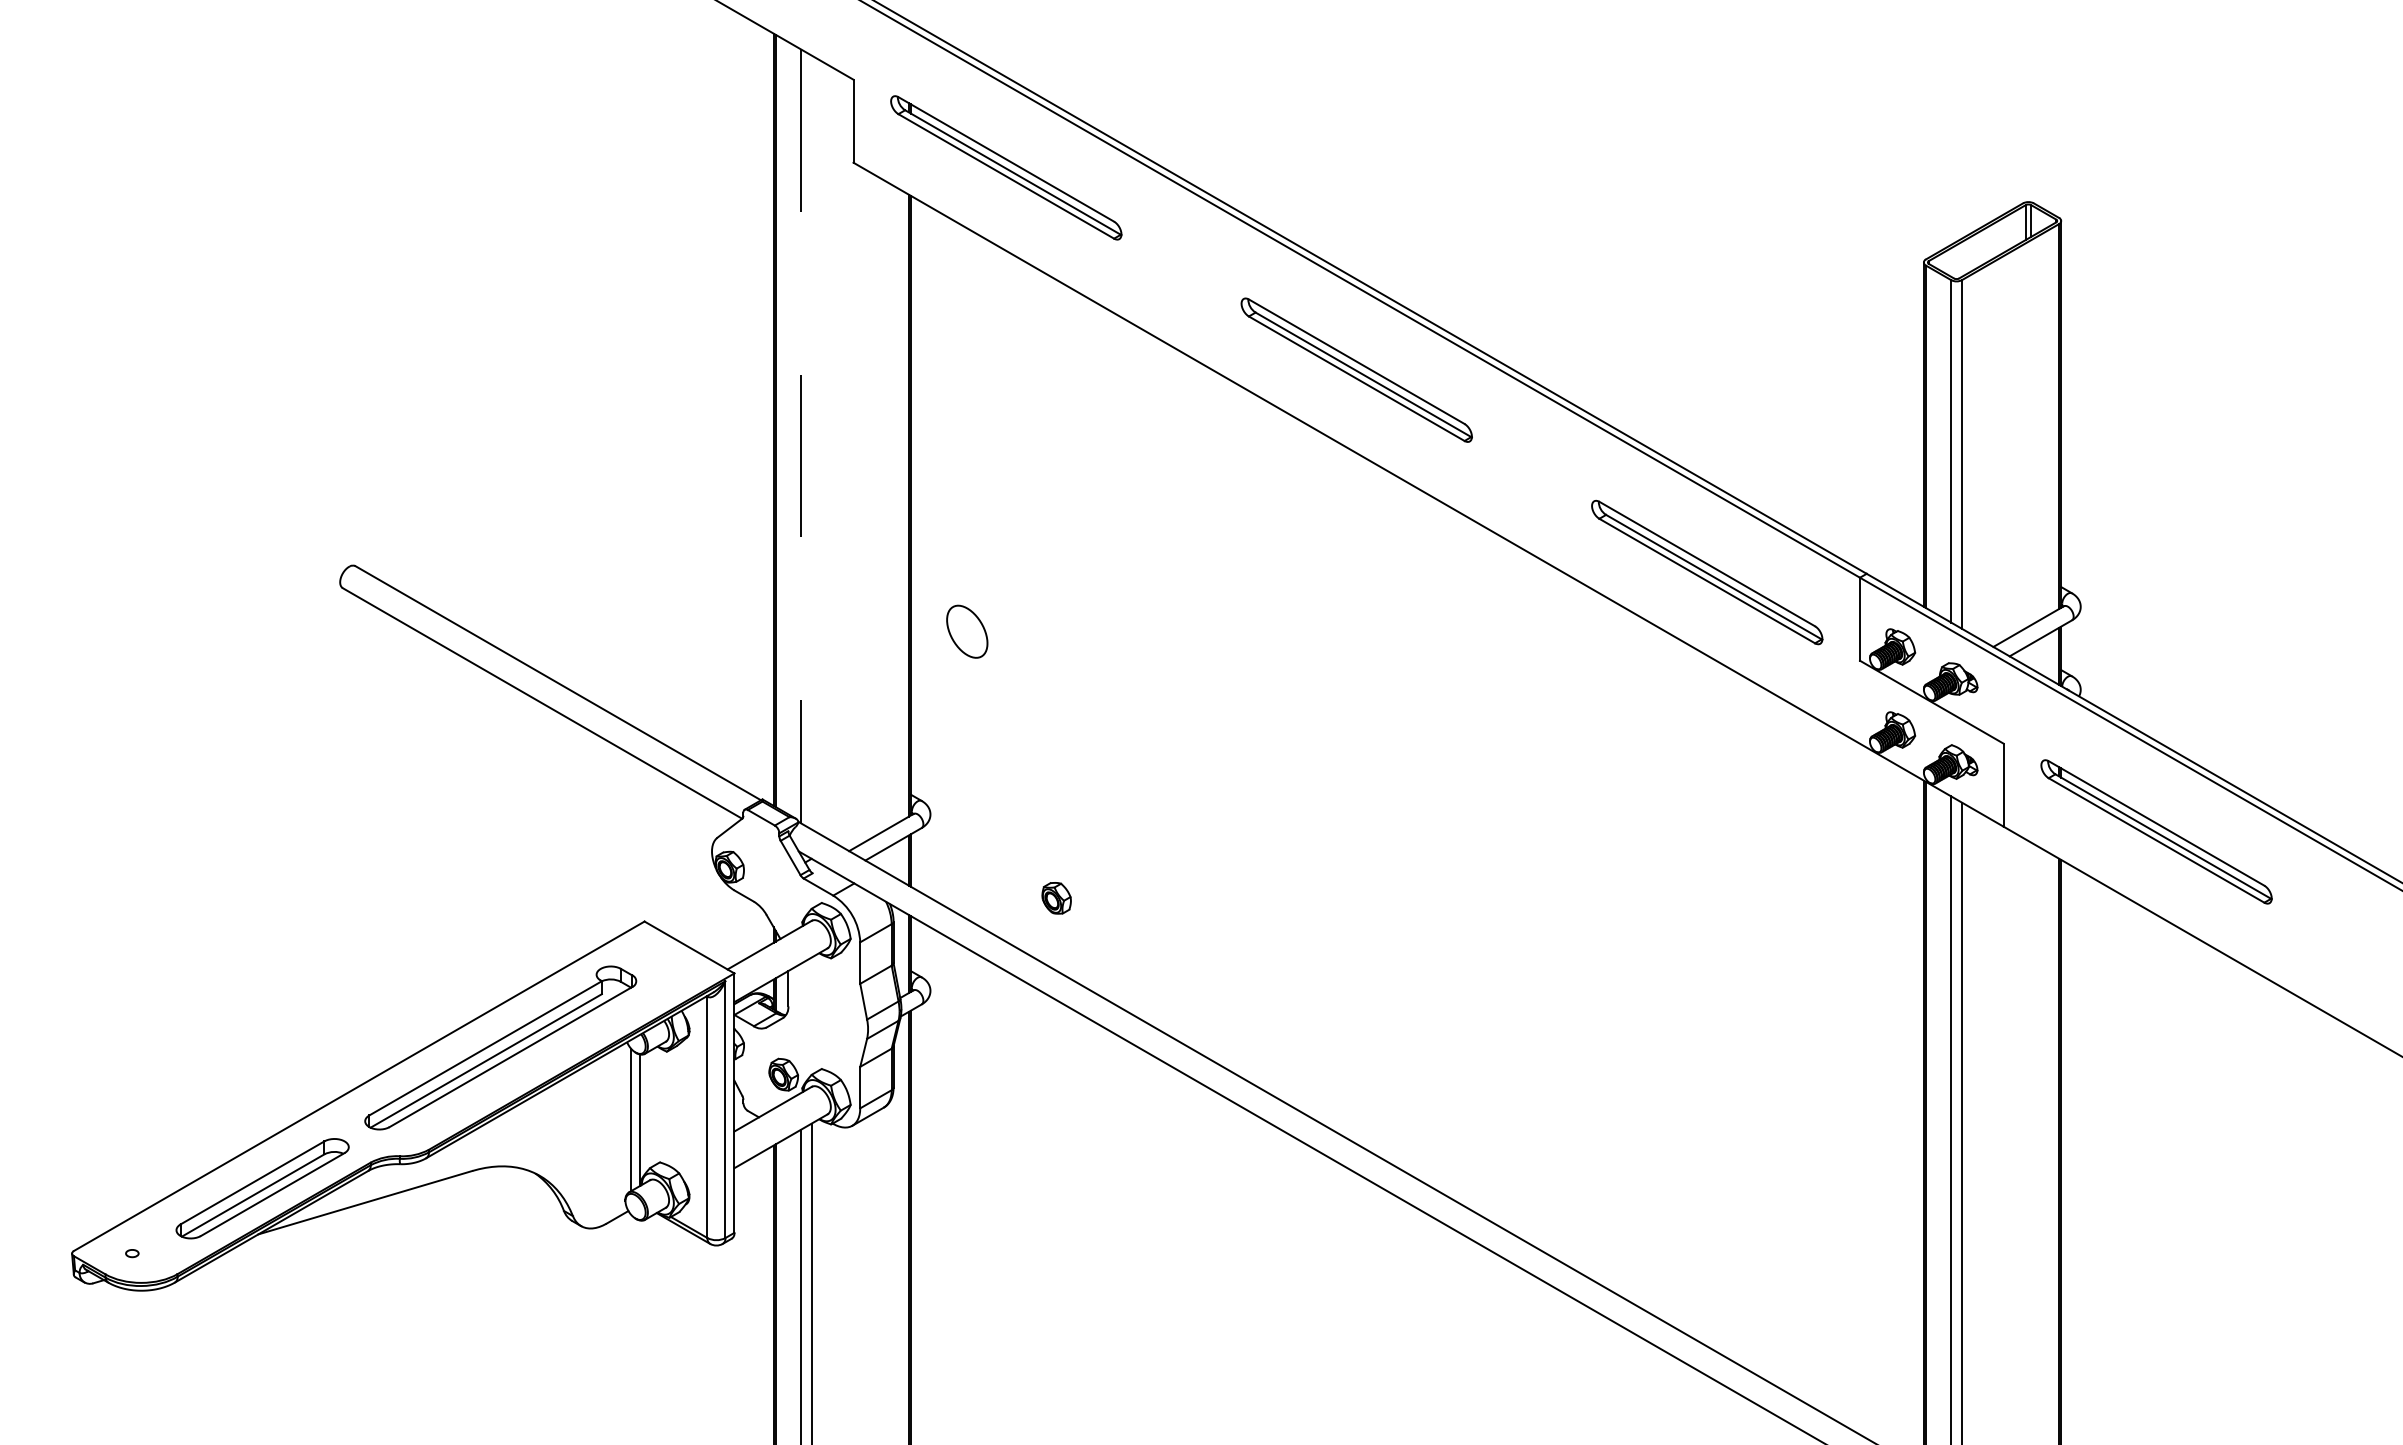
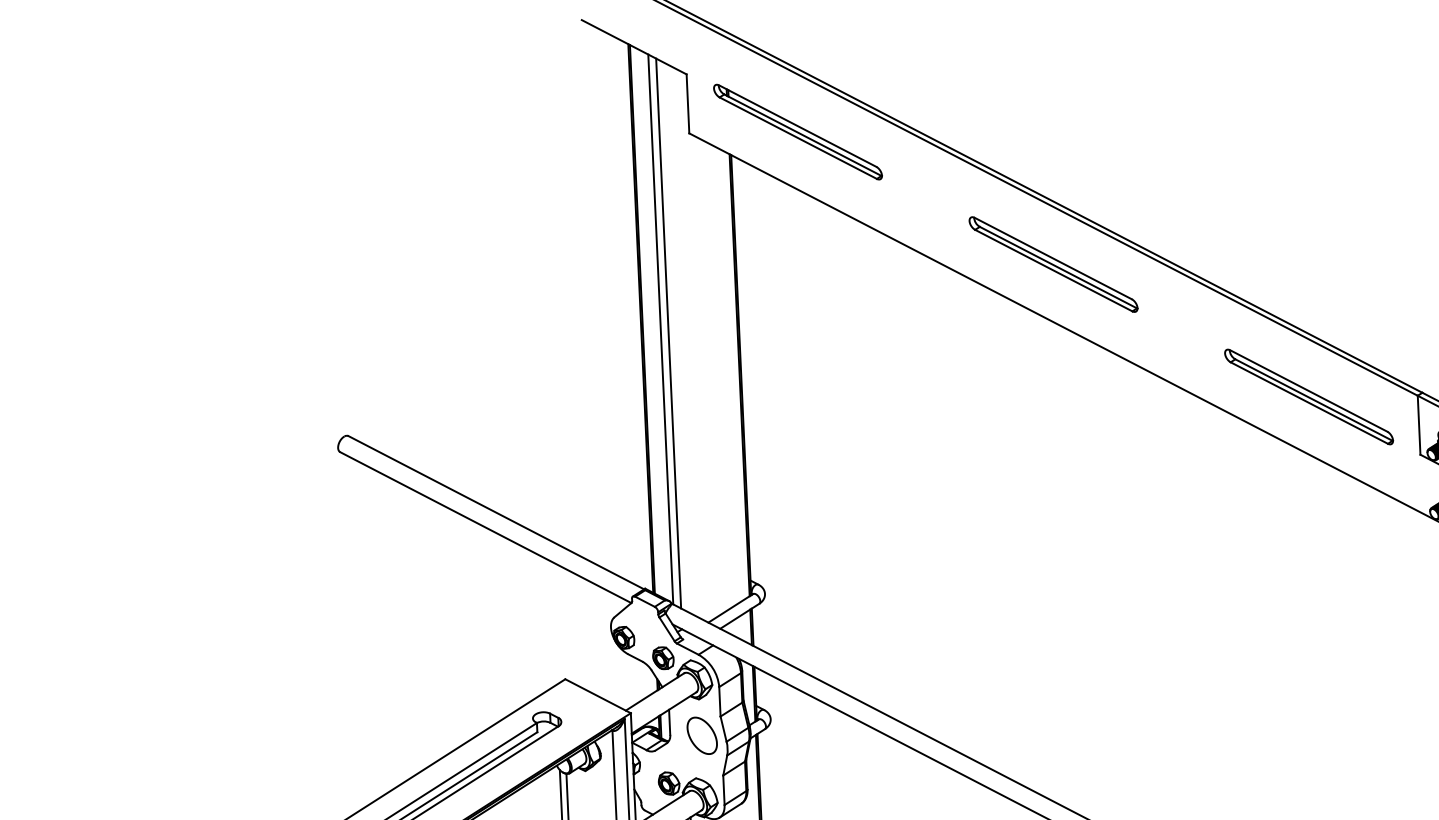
line: (800, 436) -> (660, 329), dashed -> solid
line: (811, 442) -> (668, 333), added
part: (967, 631) -> (702, 735), moved
part: (1056, 898) -> (663, 658), moved

